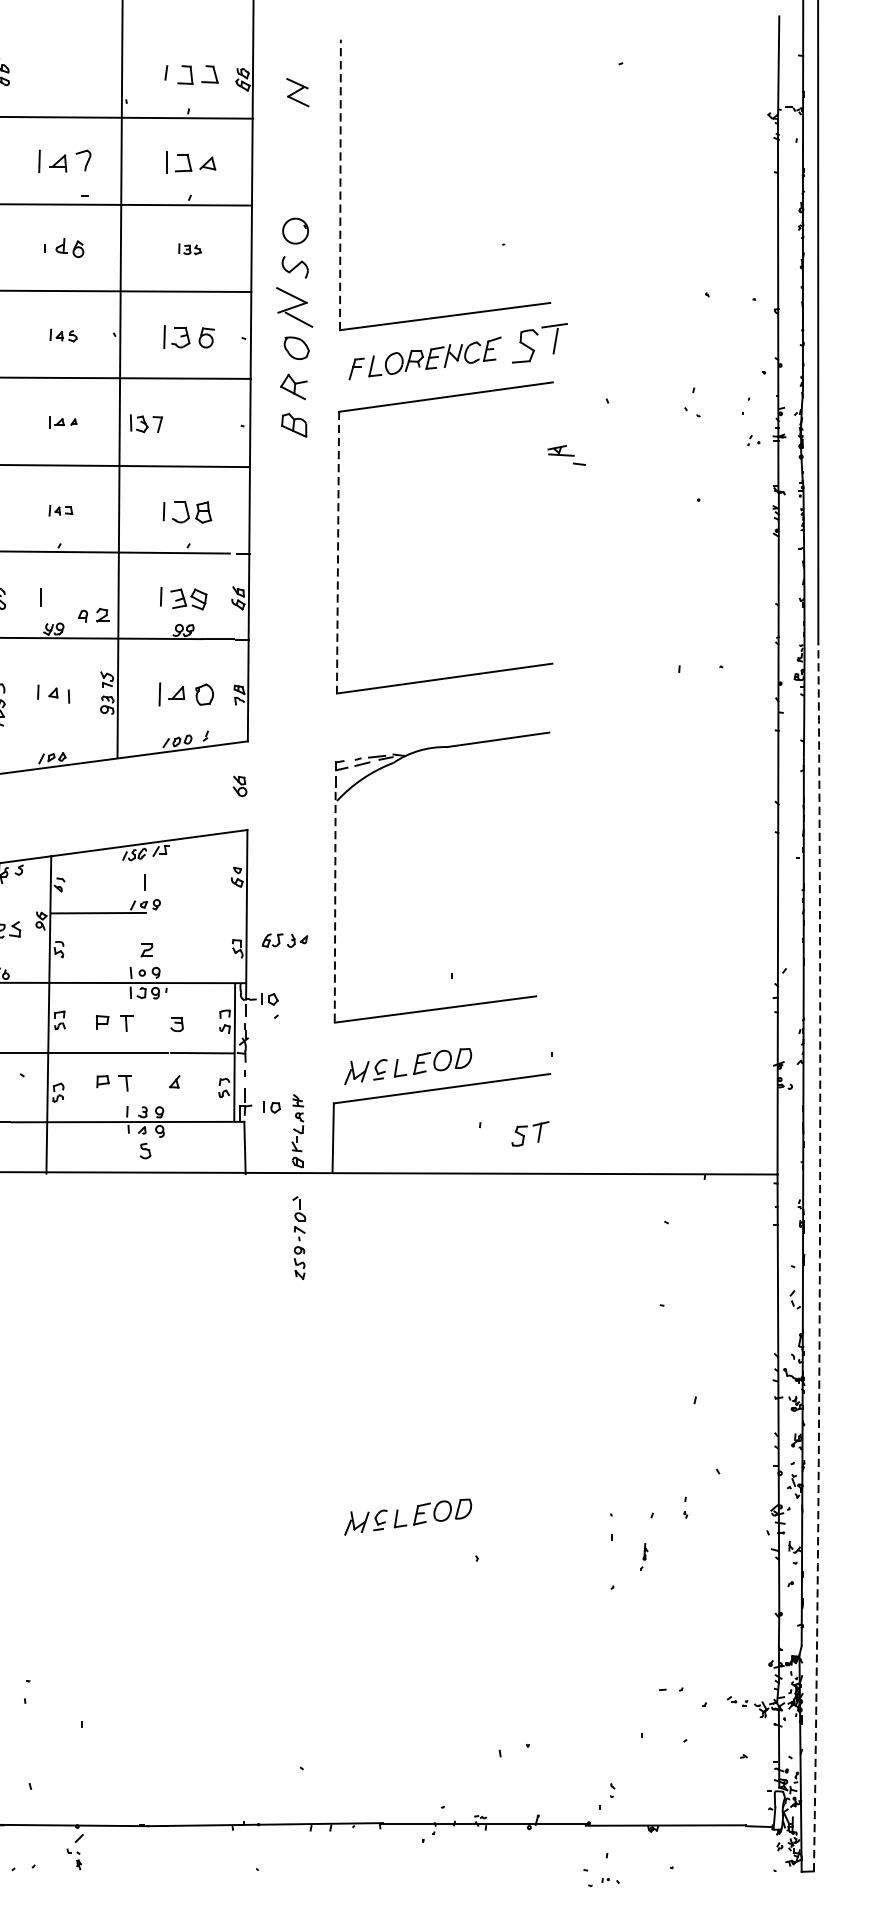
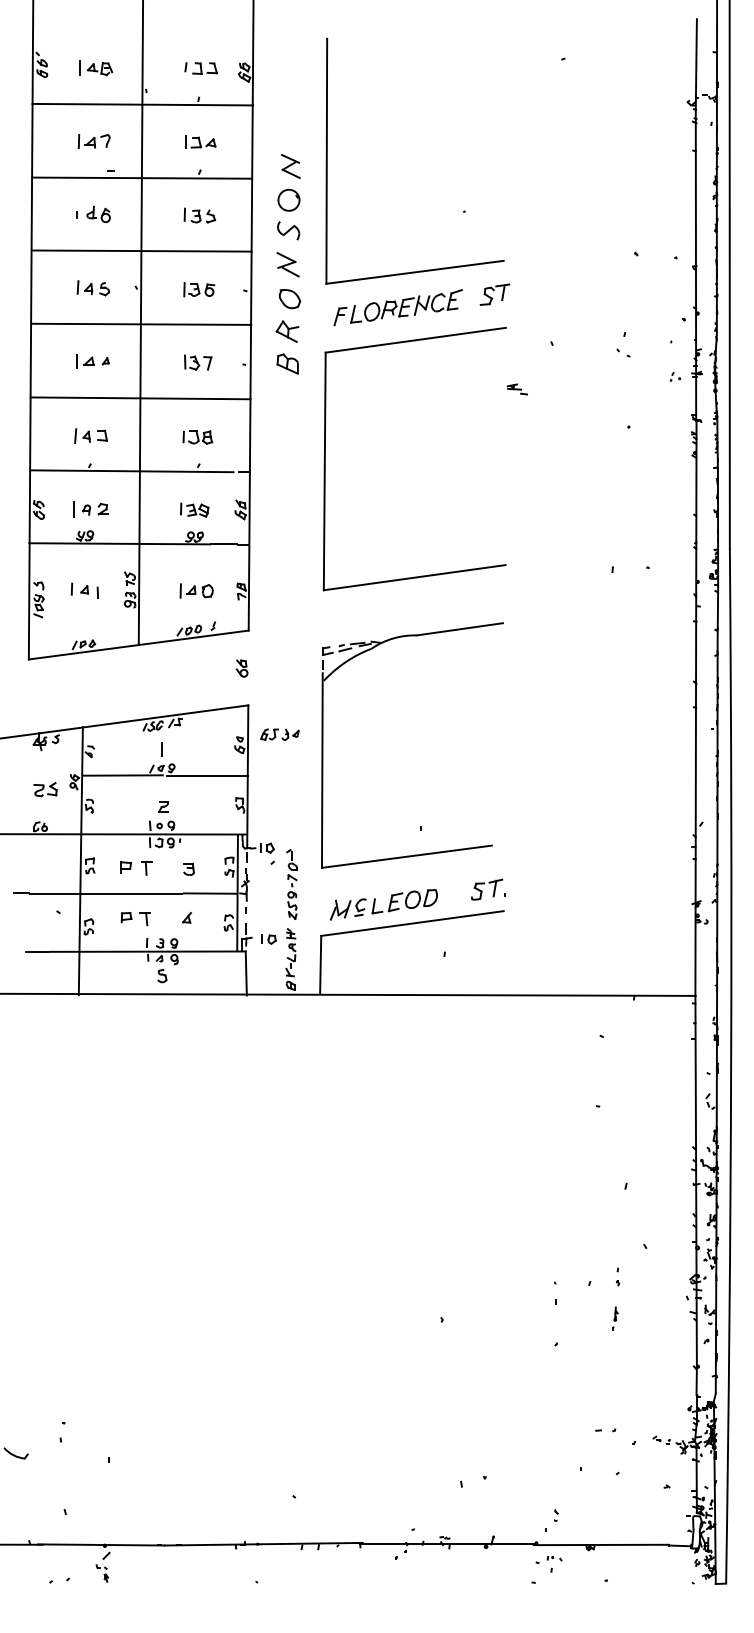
part: (67, 74) -> (96, 68), added
part: (190, 74) -> (200, 68), size x0.71
part: (297, 92) -> (290, 166), moved
part: (63, 161) -> (93, 141), size x0.71
part: (190, 161) -> (200, 141), size x0.71
line: (340, 185) -> (326, 161), dashed -> solid
part: (189, 249) -> (199, 215), size x1.67
part: (293, 307) -> (287, 264), size x0.71
part: (62, 335) -> (92, 288), size x1.43
part: (189, 336) -> (199, 289), size x0.71
part: (539, 342) -> (494, 294), size x0.62
part: (62, 422) -> (92, 361), size x1.43
part: (146, 423) -> (198, 362), moved
part: (565, 455) -> (516, 389), size x0.62
part: (60, 510) -> (90, 435), size x1.67
part: (187, 512) -> (197, 437), size x0.71
line: (337, 552) -> (324, 471), dashed -> solid
part: (183, 597) -> (194, 509), size x0.71
part: (93, 615) -> (95, 509), moved
part: (185, 693) -> (196, 590), size x0.71
line: (335, 908) -> (322, 771), dashed -> solid
line: (197, 913) -> (206, 775), added
part: (284, 940) -> (279, 734), moved
part: (531, 1133) -> (487, 889), moved
part: (298, 1238) -> (291, 884), moved
arc: (820, 1257) -> (731, 1065), dashed -> solid
part: (407, 1516) -> (383, 1284), removed
part: (644, 1557) -> (615, 1318), moved
part: (603, 1881) -> (548, 1559), moved

